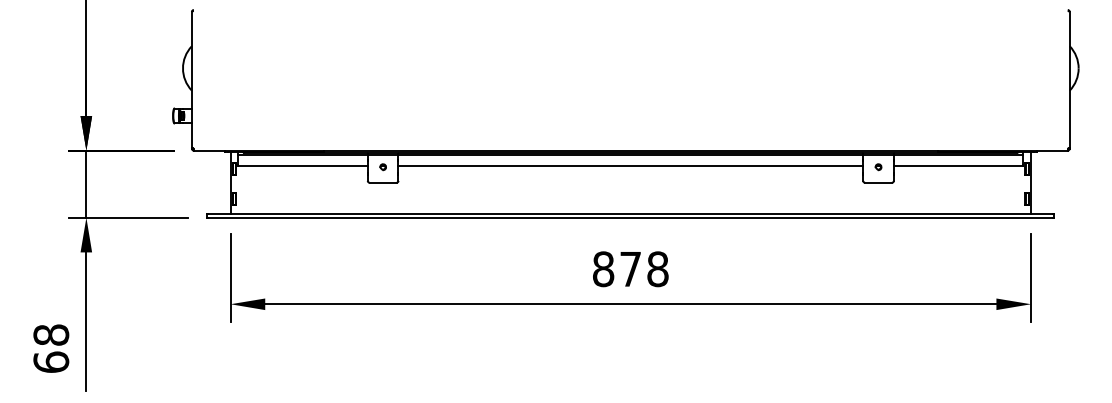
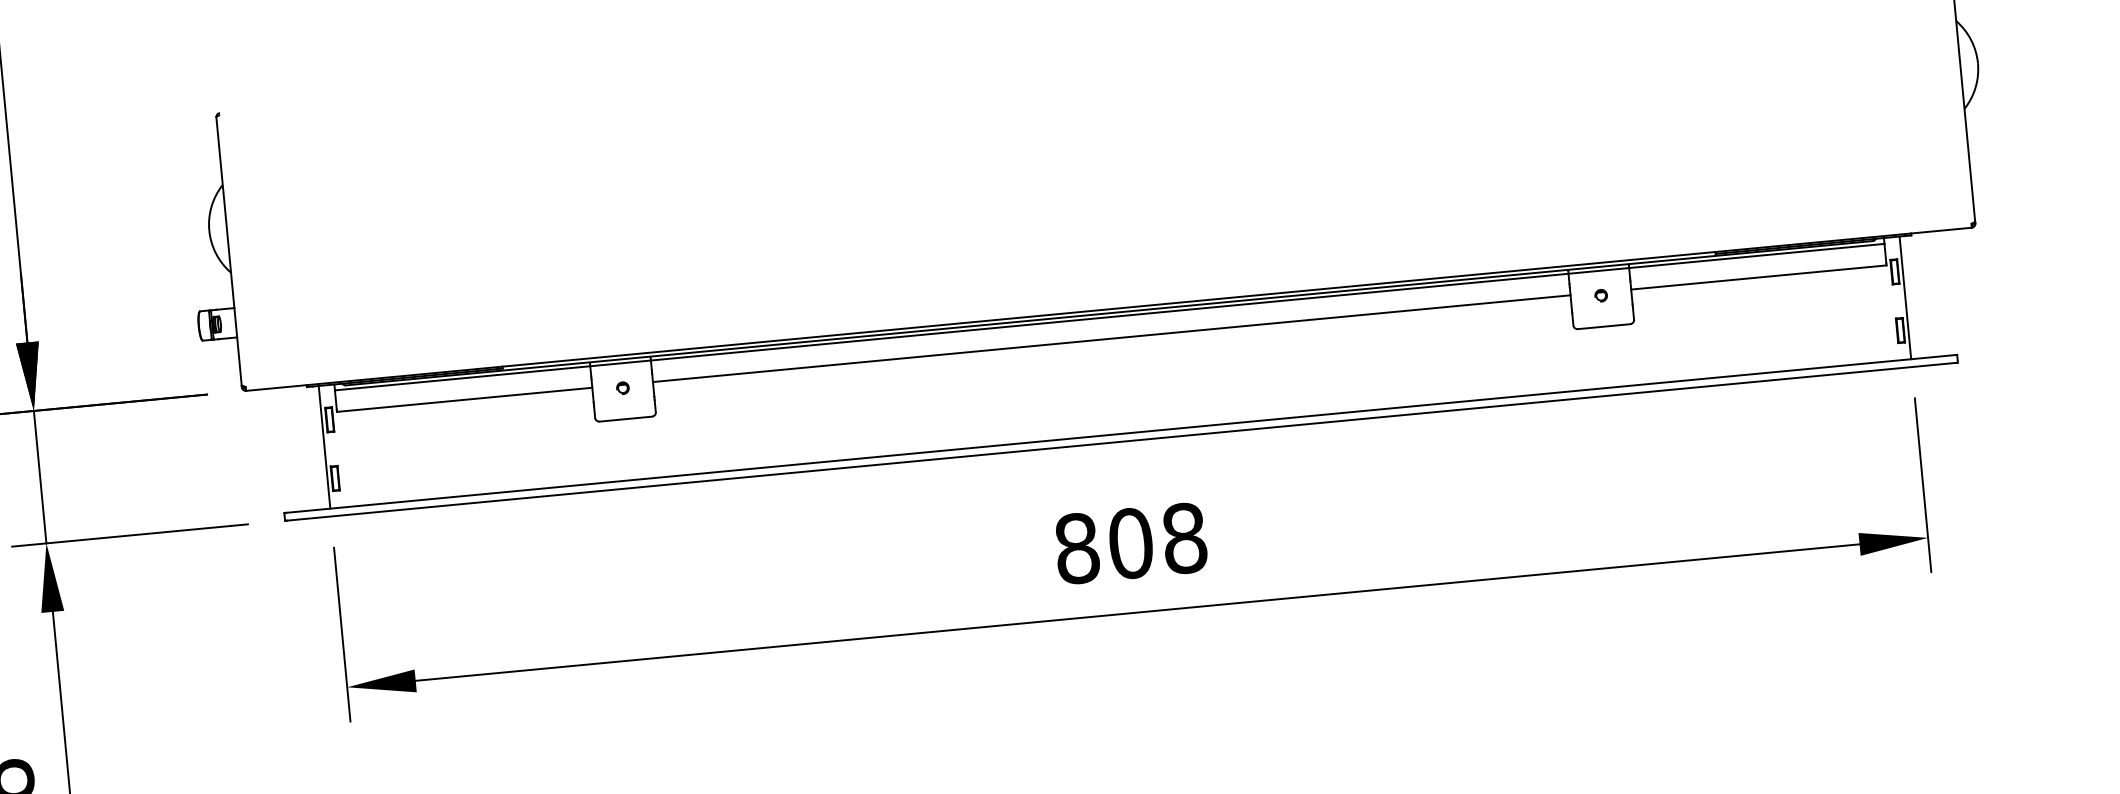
text: (630, 269) -> (1130, 544), 878 -> 808

